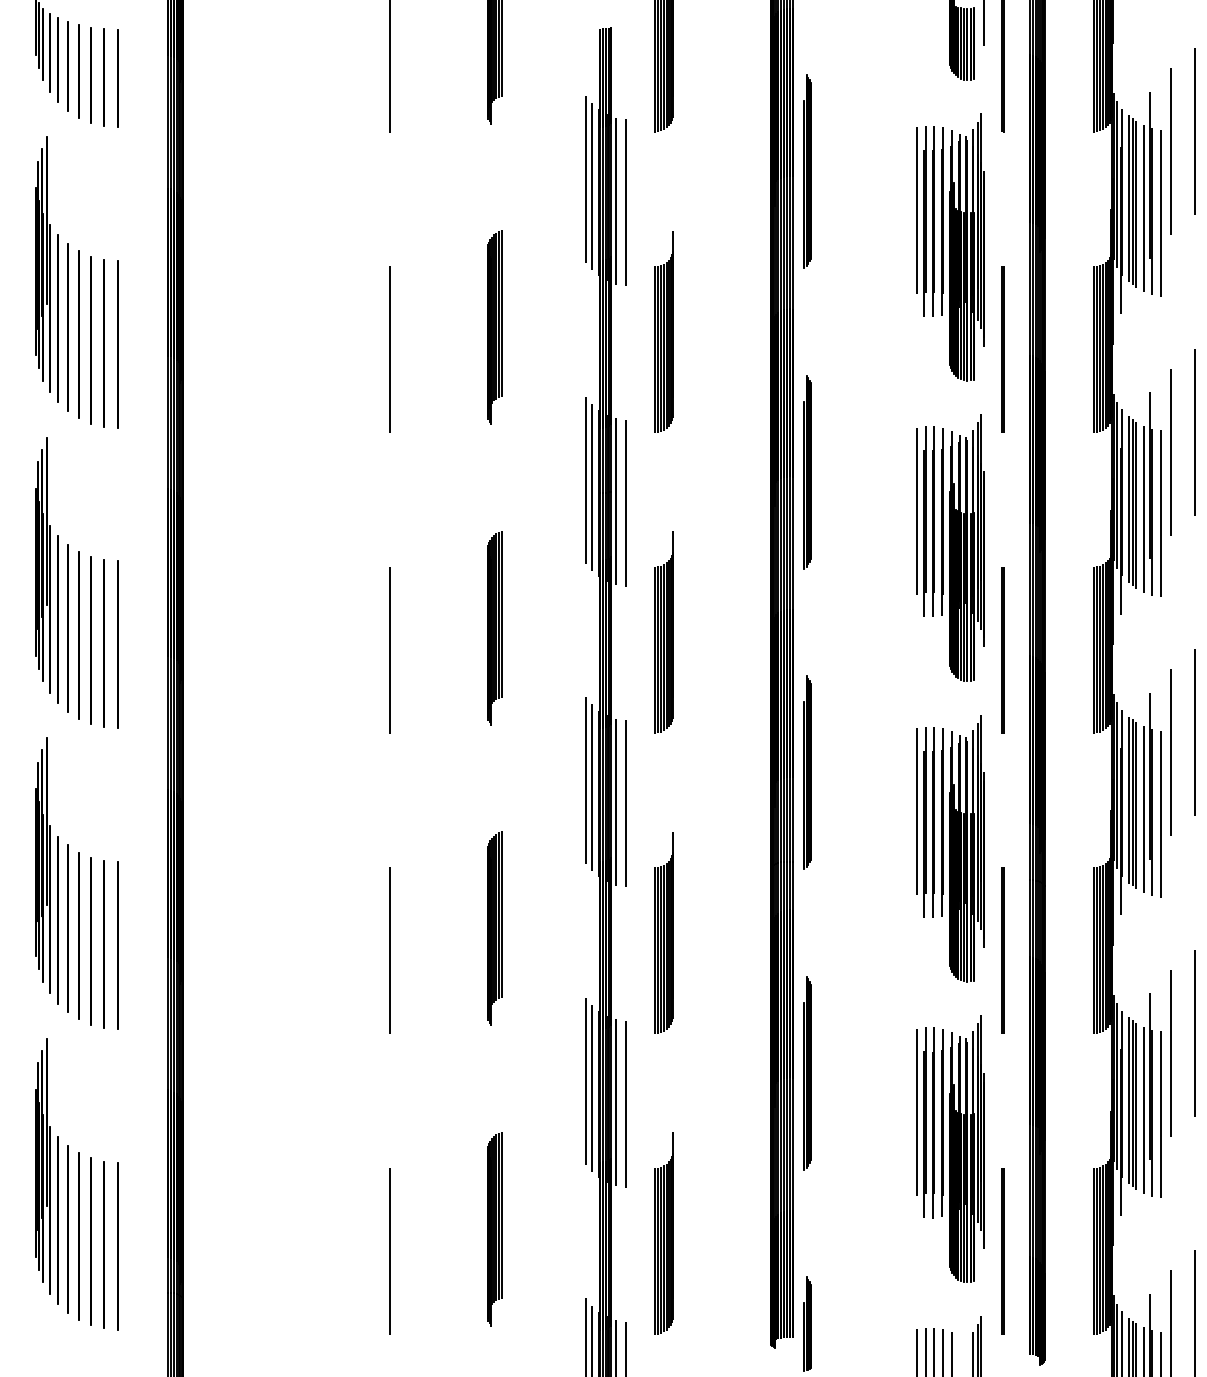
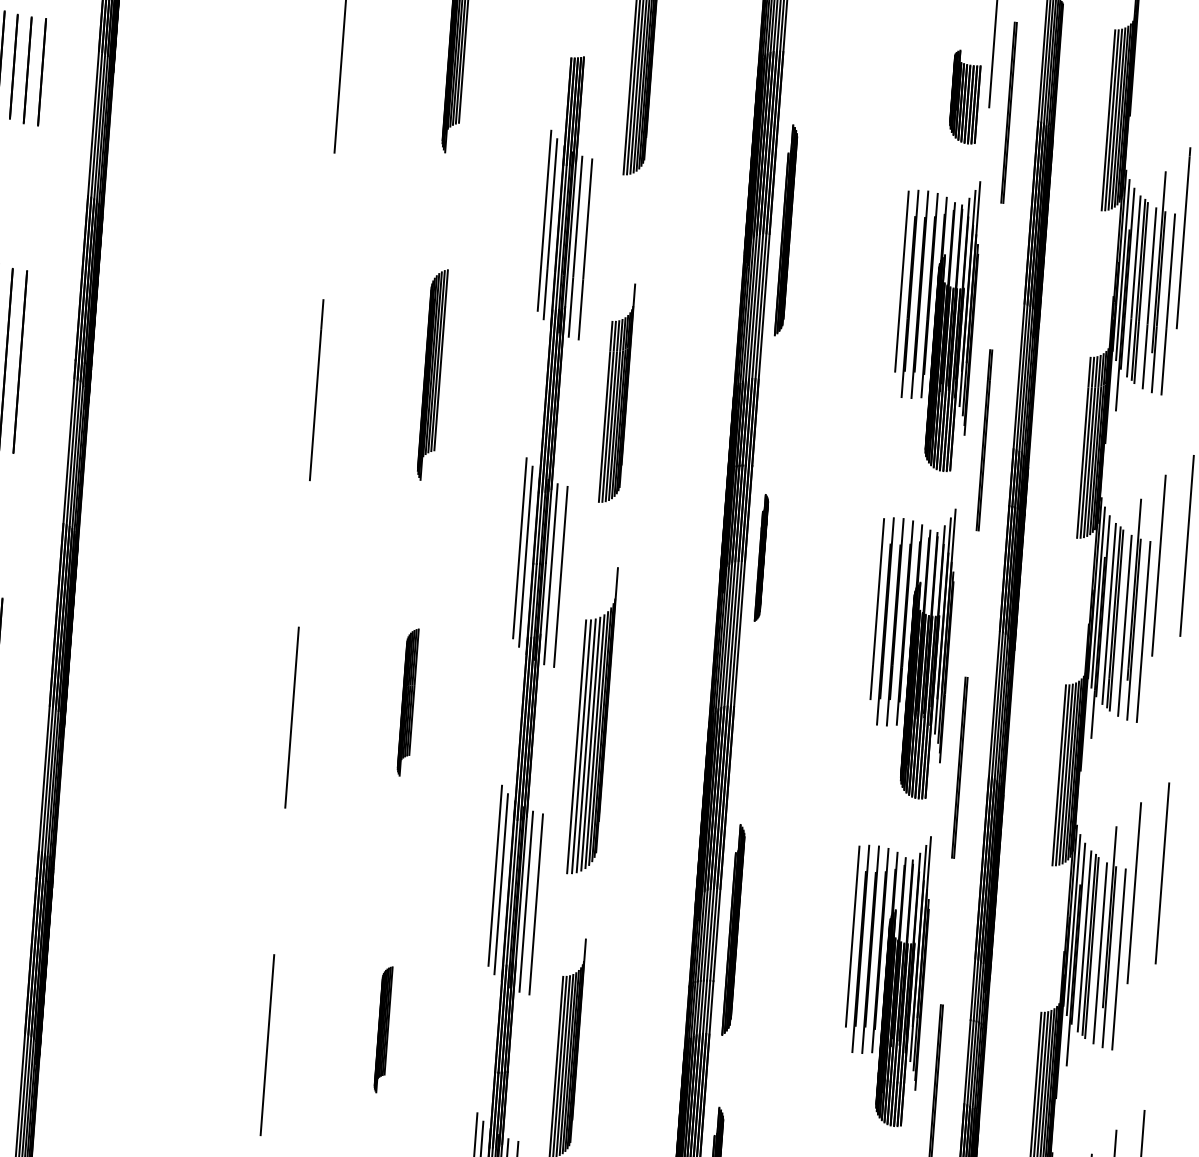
part: (807, 472) -> (761, 558), size x0.6
part: (494, 628) -> (407, 702), size x0.7
part: (663, 632) -> (591, 720), size x1.4
part: (807, 772) -> (733, 929), moved
part: (494, 928) -> (383, 1029), size x0.6

